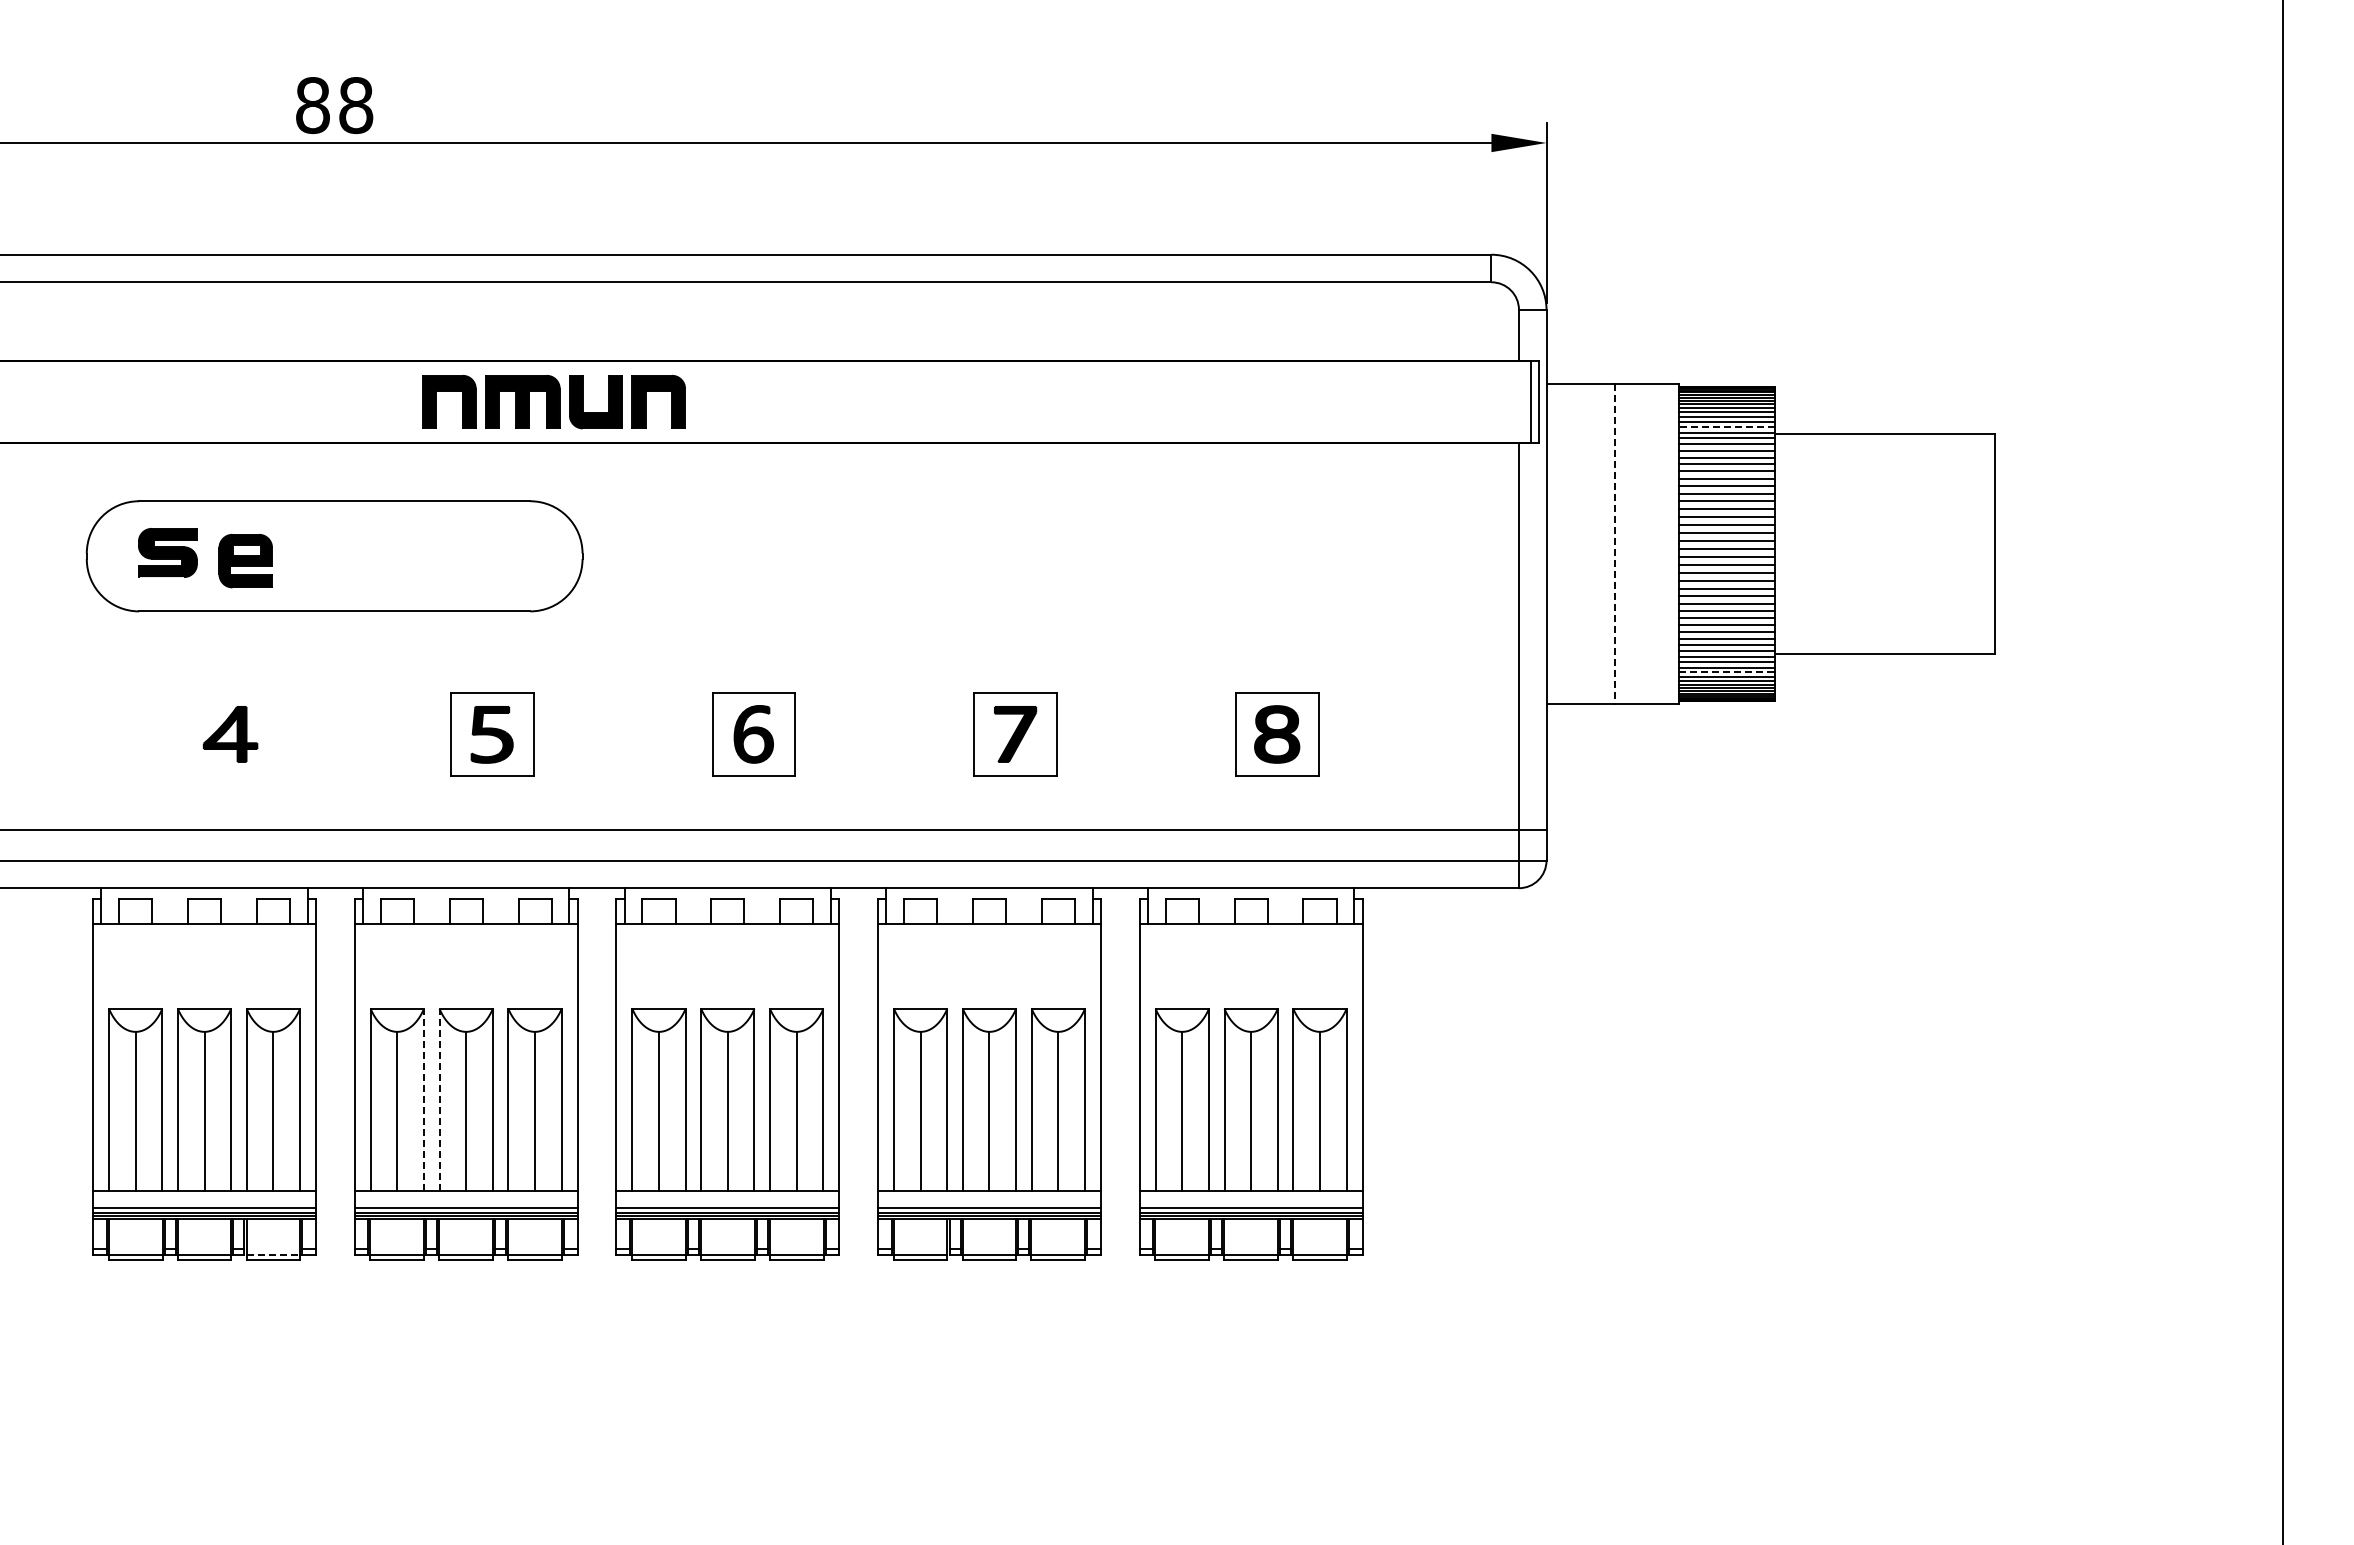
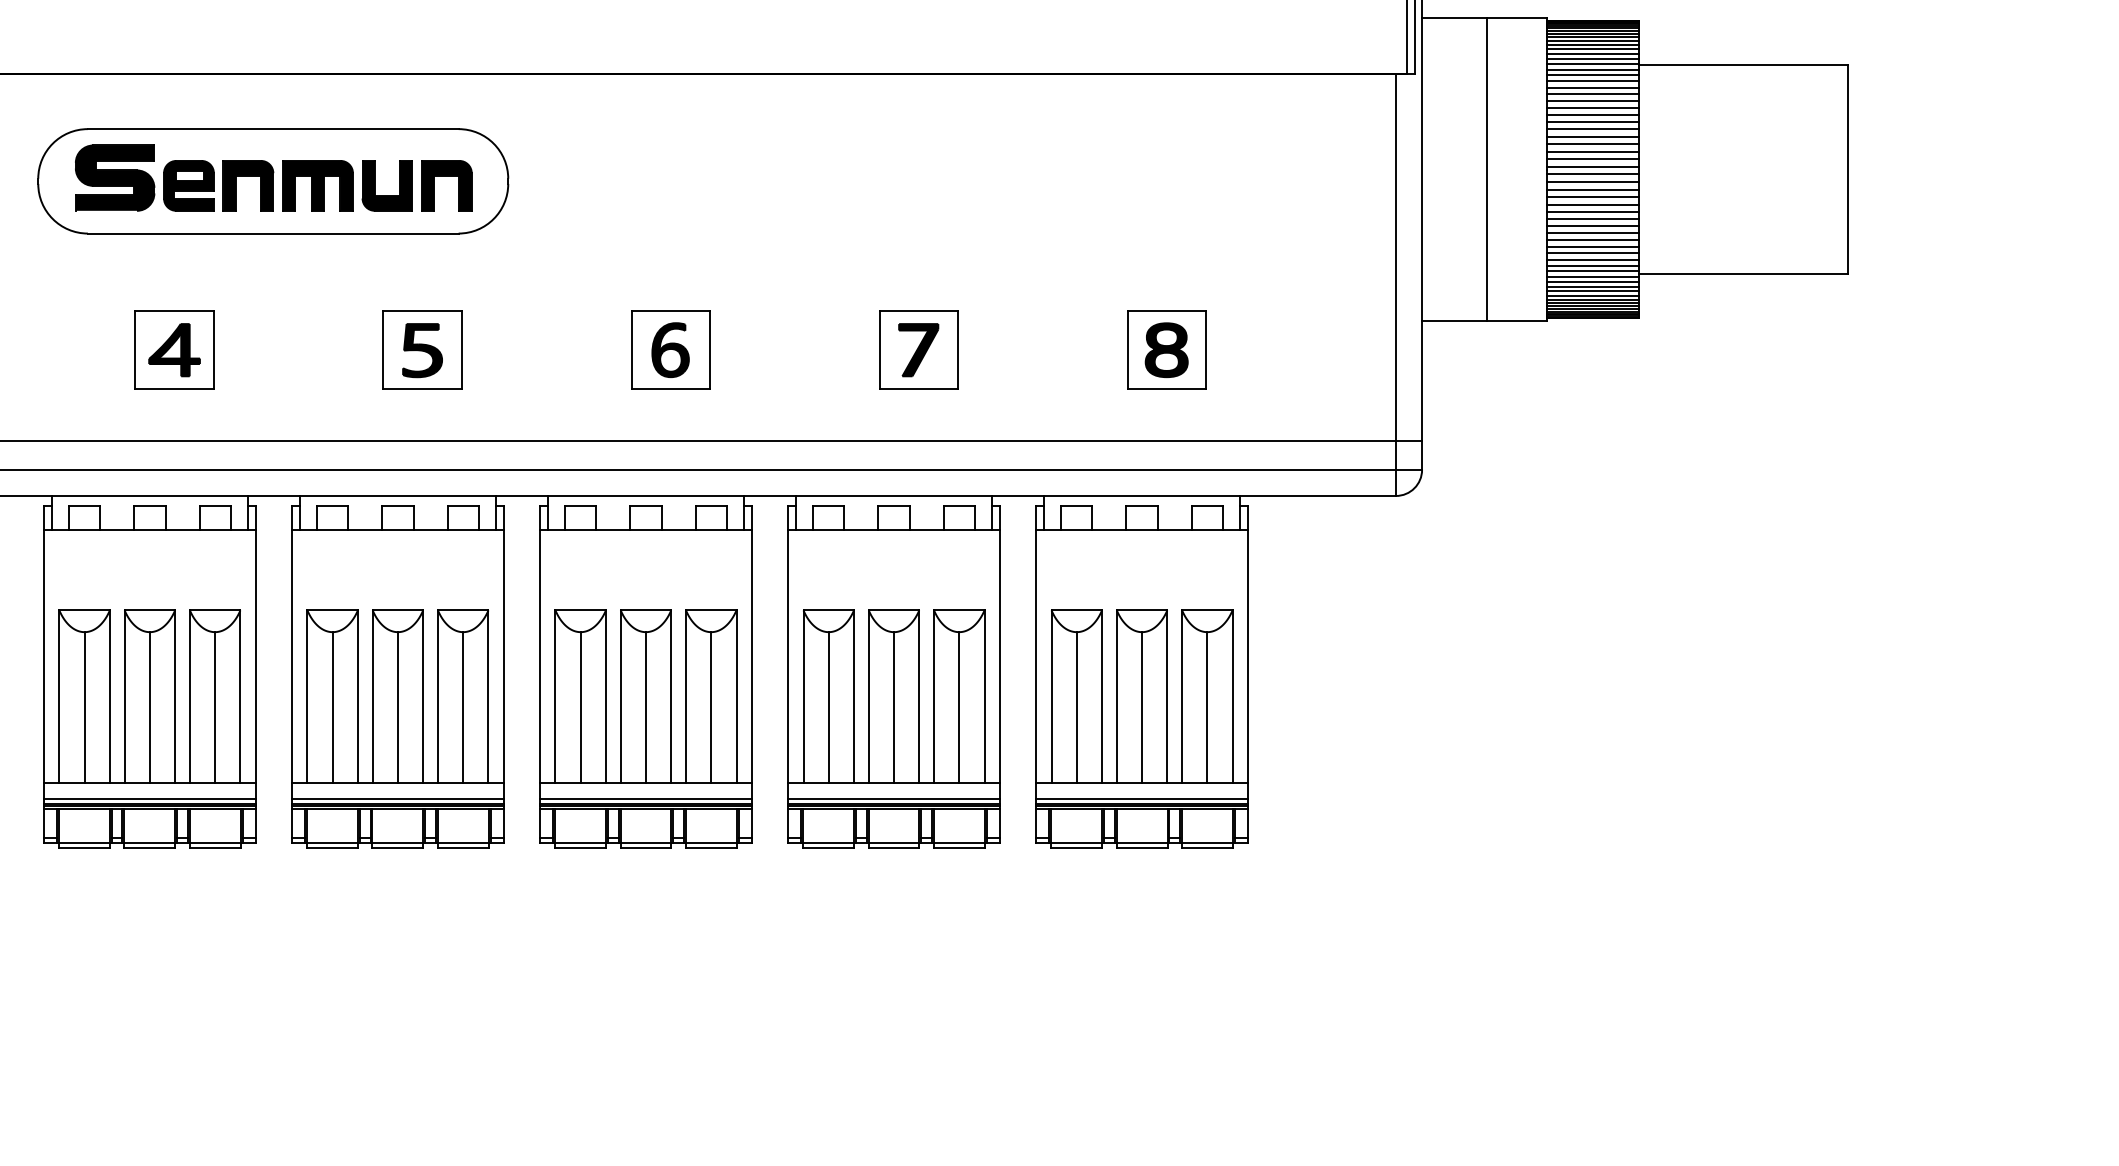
part: (553, 401) -> (347, 185), moved
line: (1726, 426) -> (1592, 58), dashed -> solid
line: (1615, 543) -> (1487, 169), dashed -> solid
part: (167, 552) -> (114, 177), size x1.43
line: (1727, 672) -> (1593, 291), dashed -> solid
part: (230, 734) -> (174, 350), added
line: (423, 1099) -> (357, 696), dashed -> solid
line: (439, 1099) -> (372, 696), dashed -> solid
line: (273, 1254) -> (215, 843), dashed -> solid

